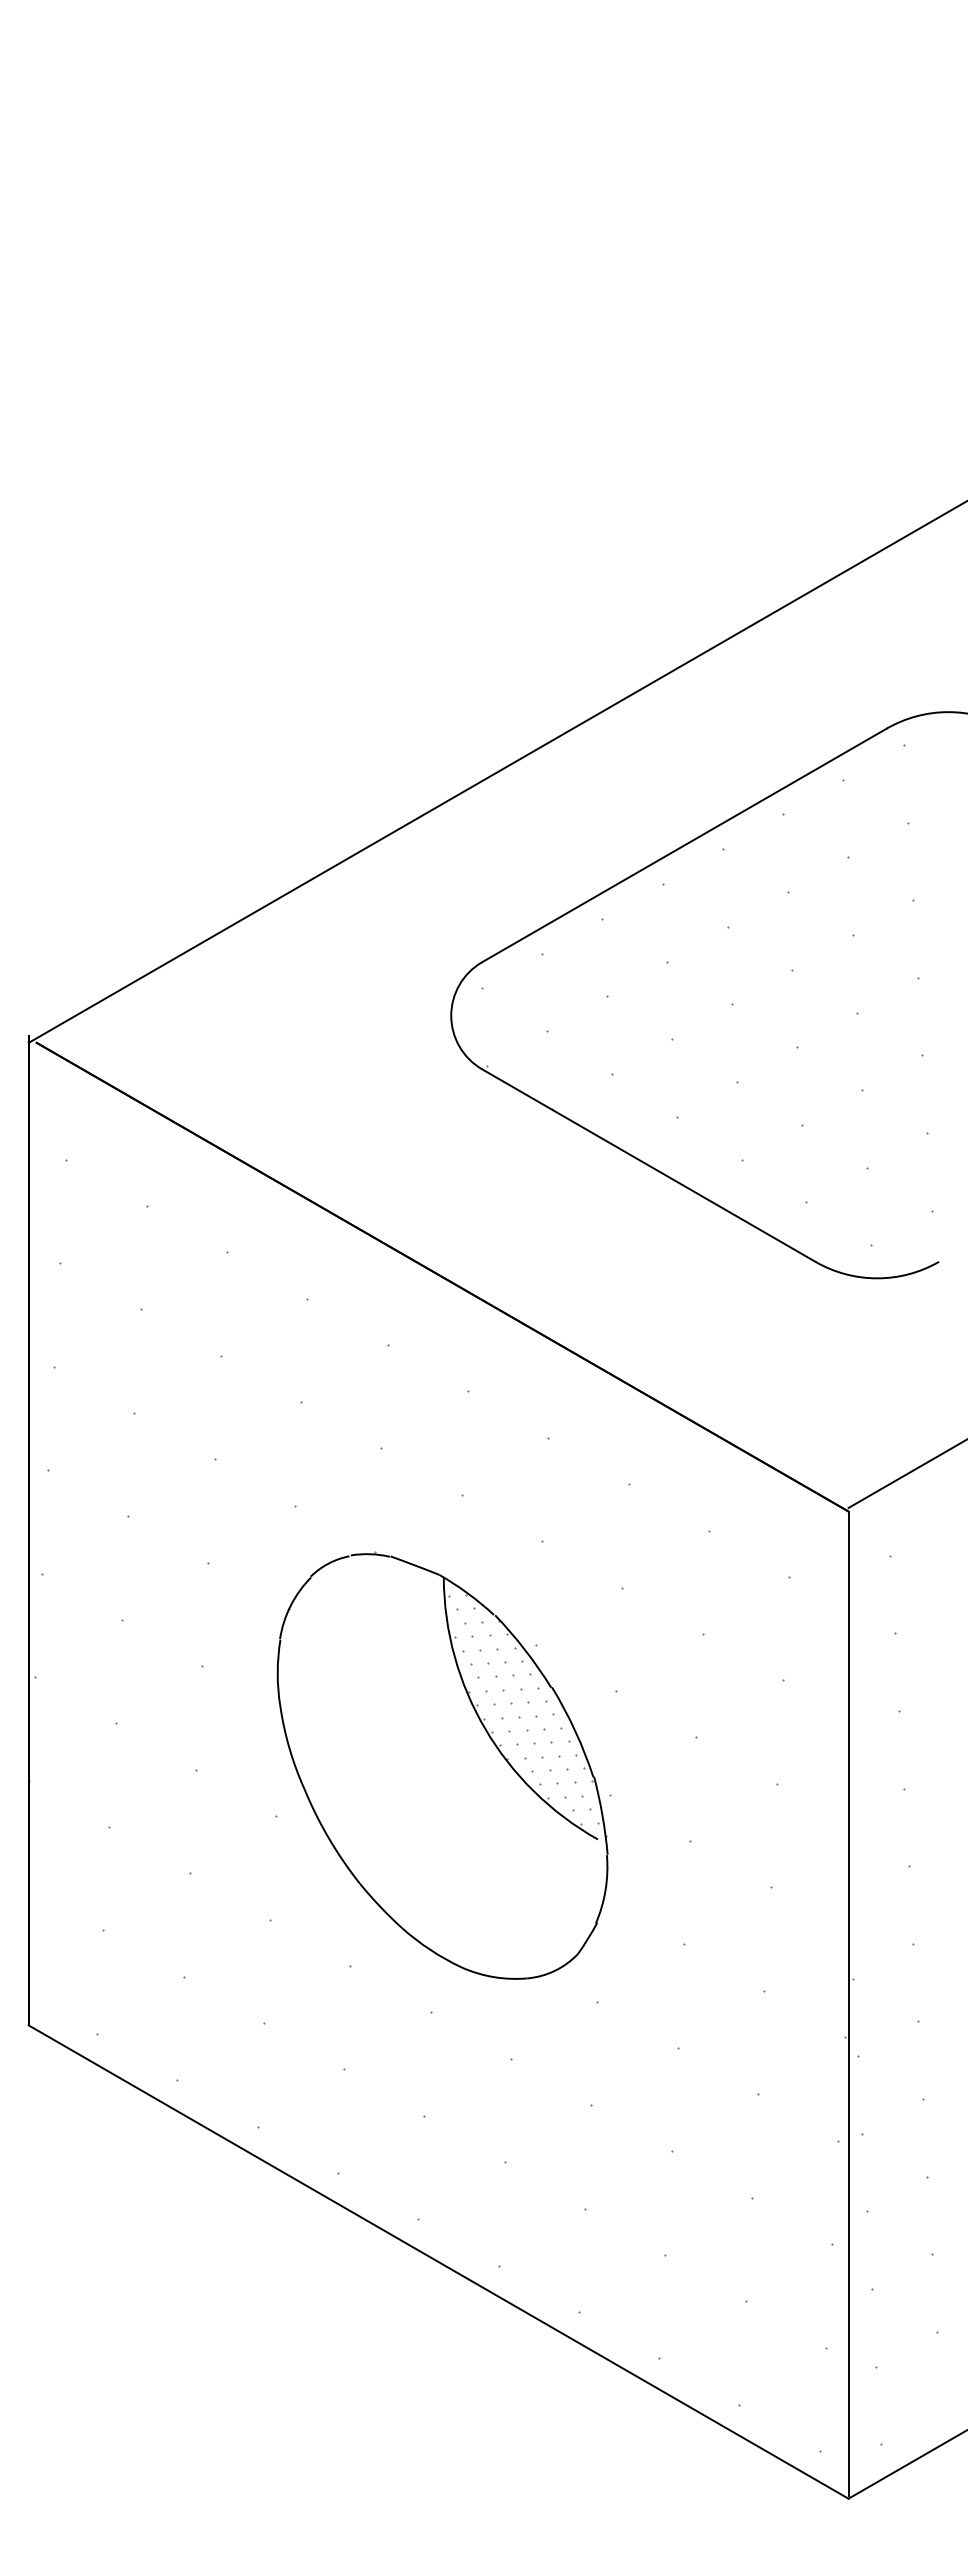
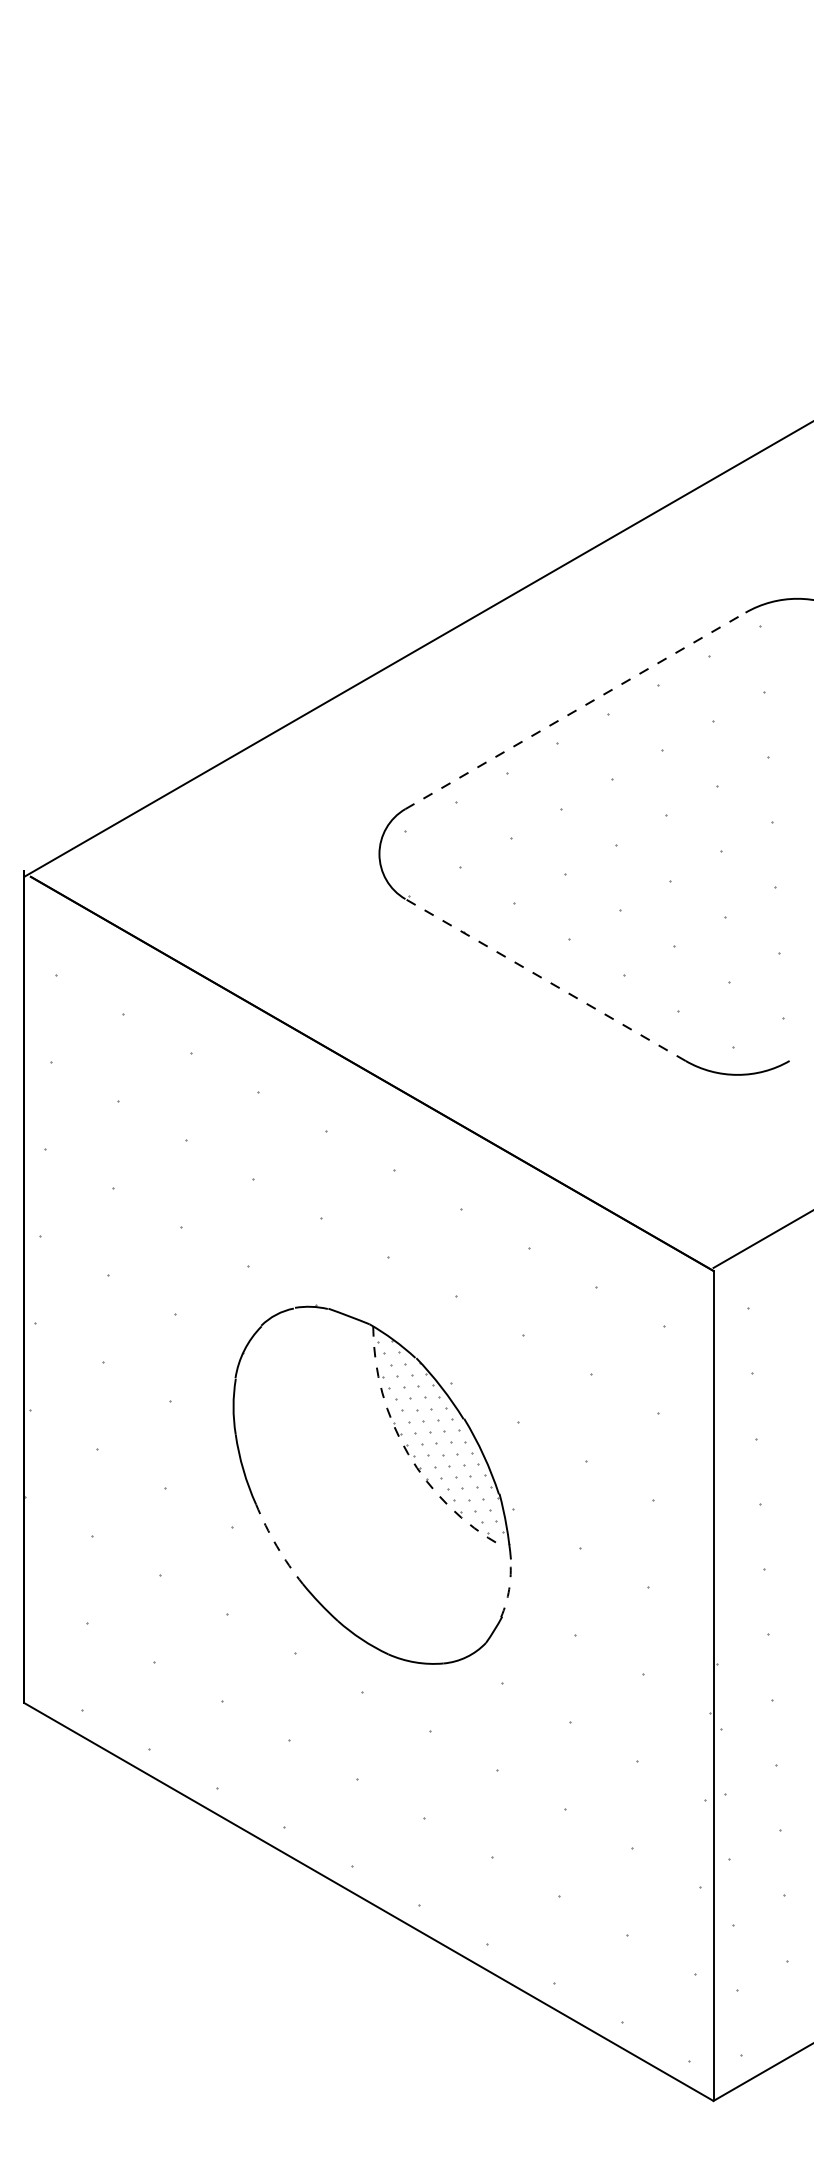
line: (684, 845) -> (575, 710), solid -> dashed
line: (648, 1165) -> (545, 980), solid -> dashed
arc: (485, 1729) -> (408, 1454), solid -> dashed
arc: (329, 1838) -> (277, 1545), solid -> dashed
arc: (605, 1890) -> (509, 1589), solid -> dashed

